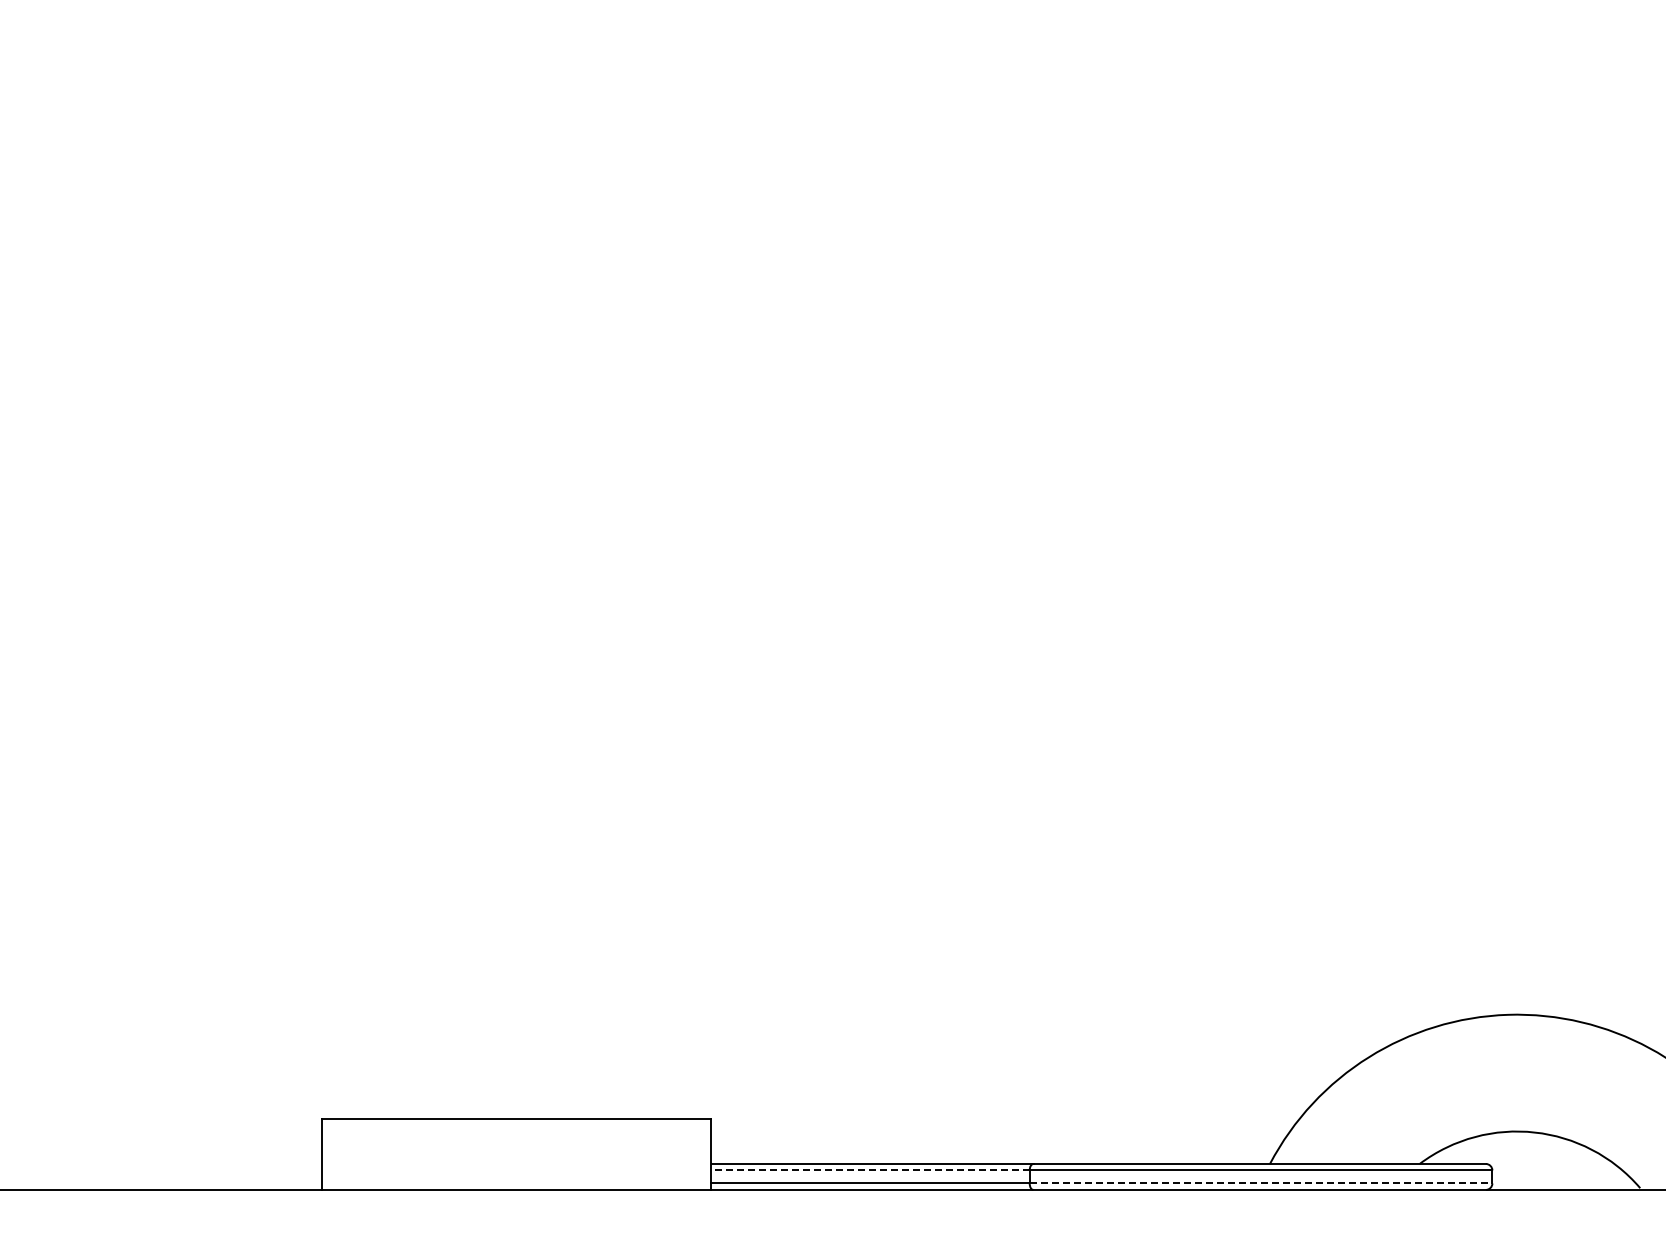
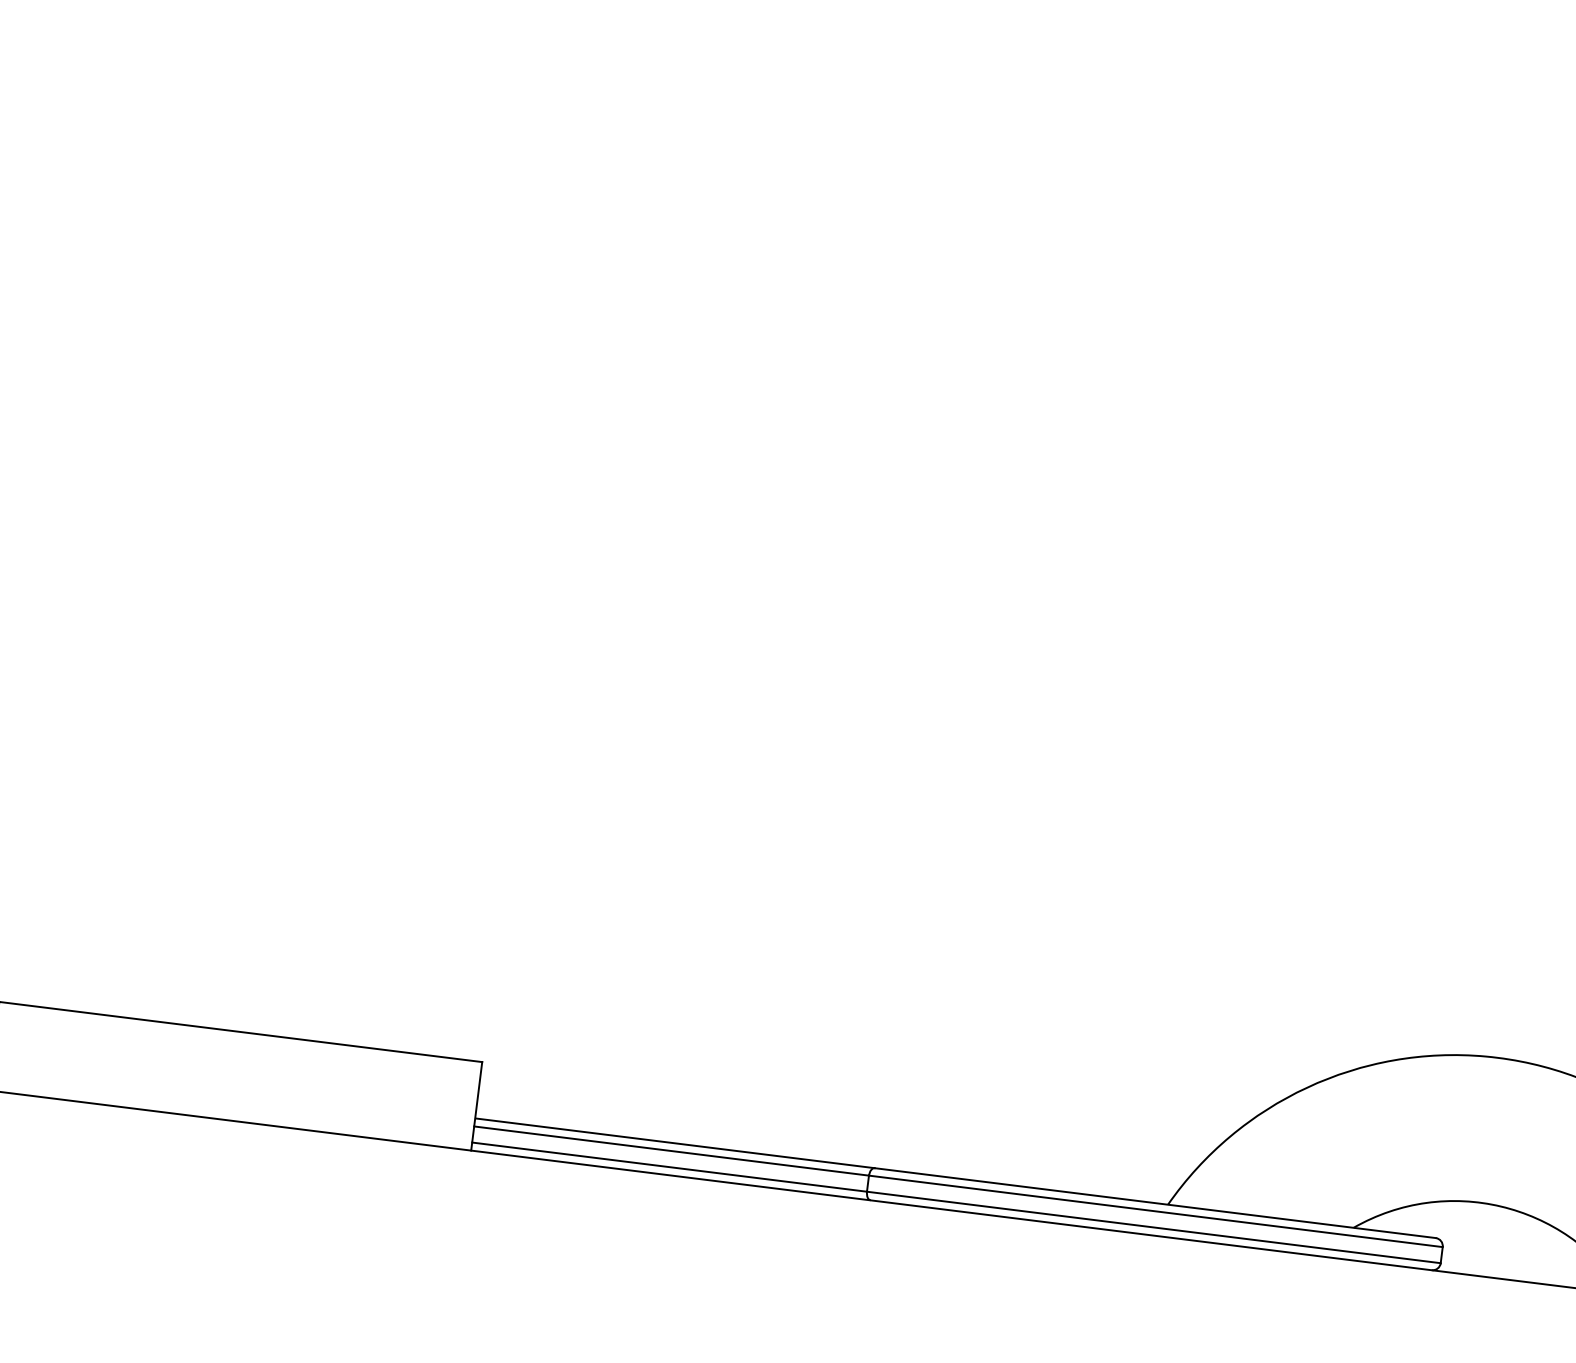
line: (869, 1170) -> (670, 1150), dashed -> solid
line: (1261, 1183) -> (1154, 1227), dashed -> solid

